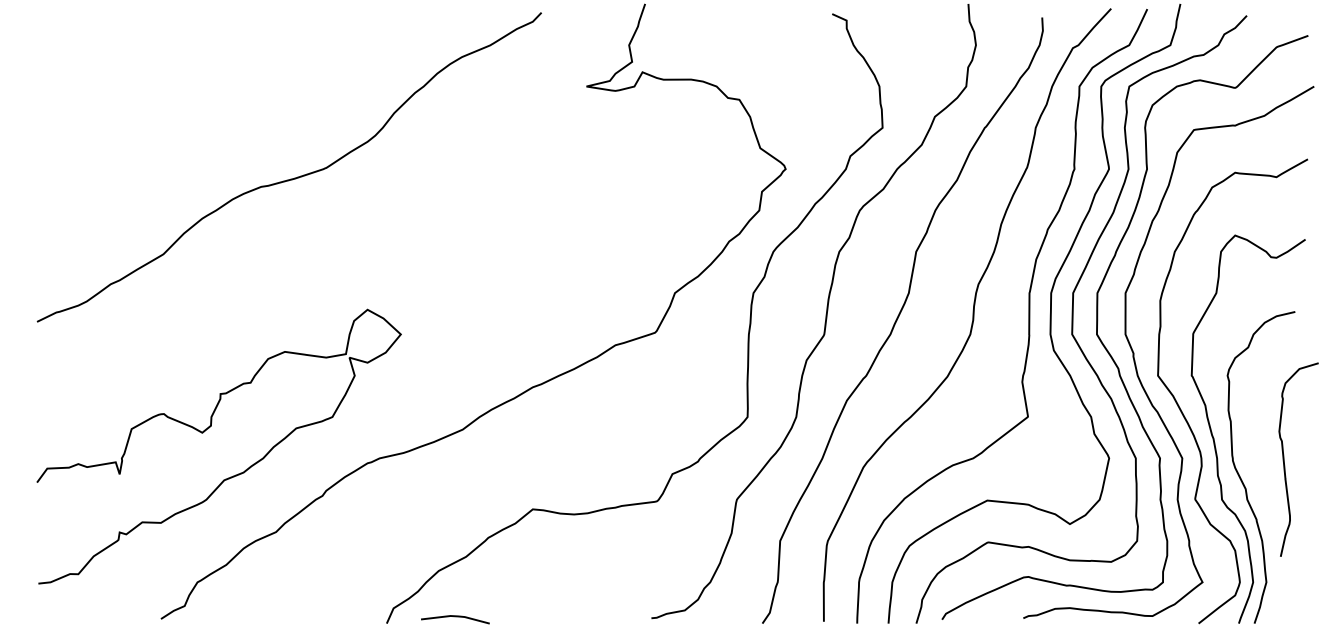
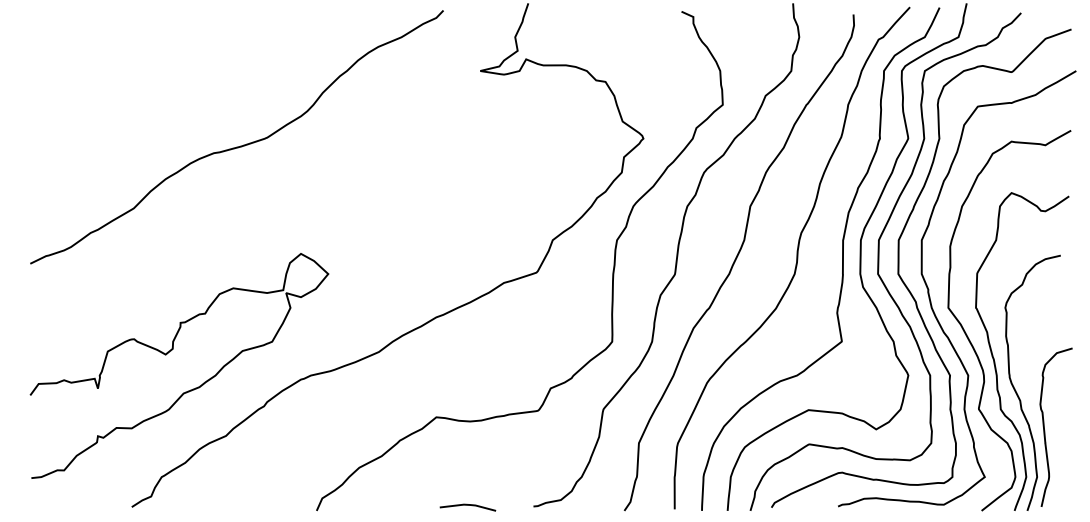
curve: (1284, 459) -> (1044, 427), moved
line: (455, 617) -> (468, 505), moved

